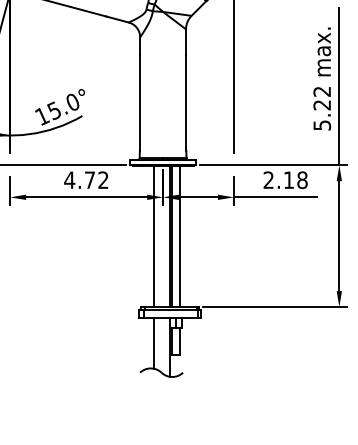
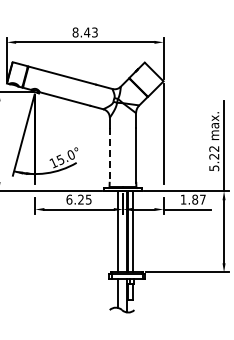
line: (139, 103) -> (109, 155), solid -> dashed
text: (85, 179) -> (78, 199), 4.72 -> 6.25
text: (284, 179) -> (192, 199), 2.18 -> 1.87

